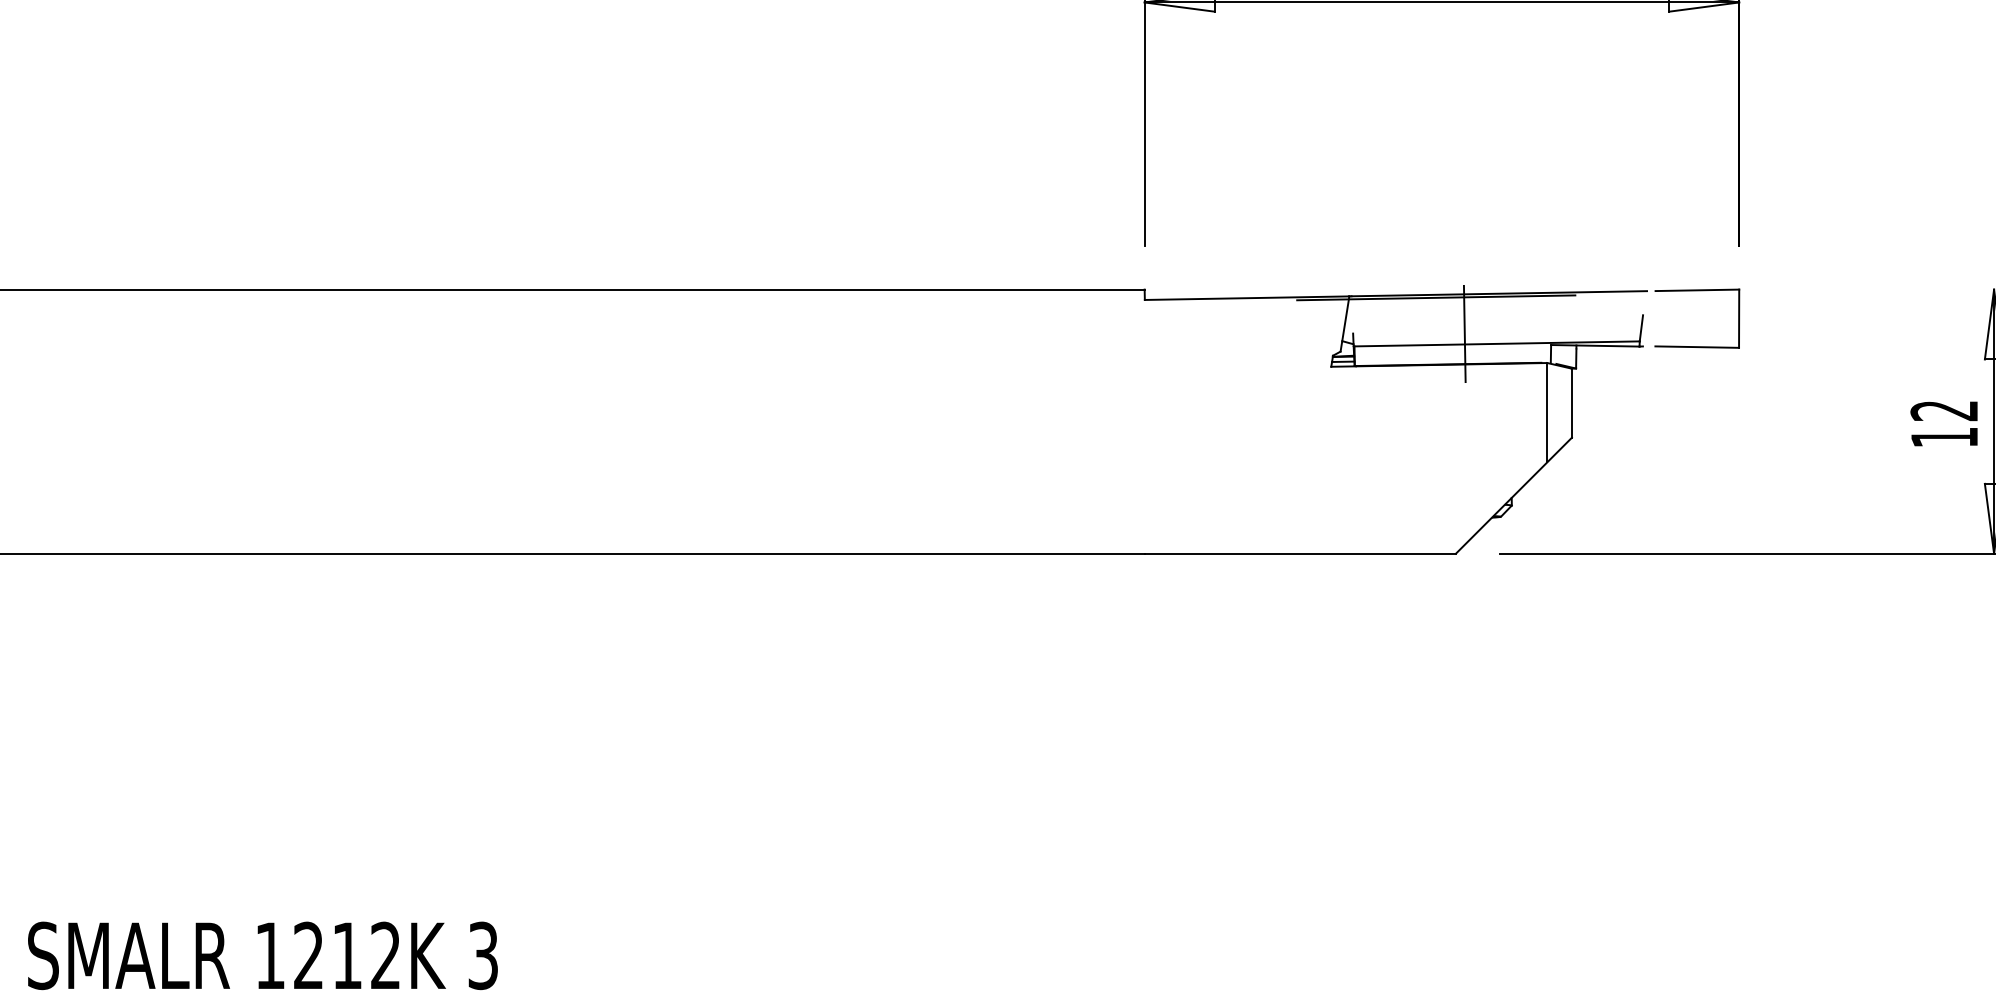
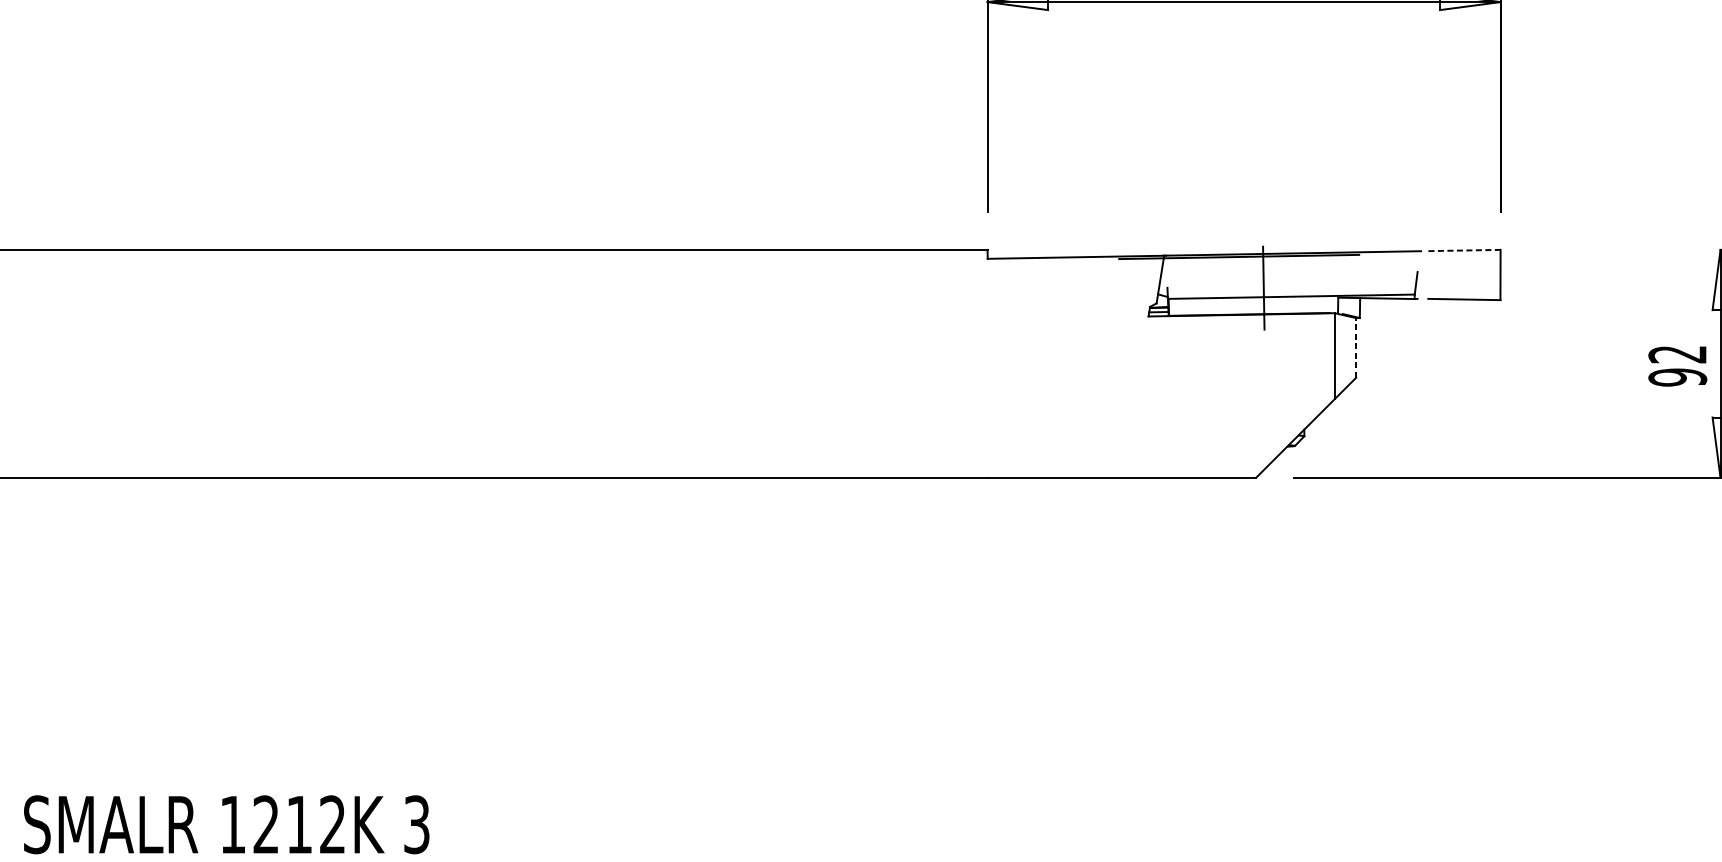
line: (1697, 290) -> (1464, 250), solid -> dashed
line: (1571, 403) -> (1355, 348), solid -> dashed
text: (1944, 437) -> (1677, 377), 12 -> 92

